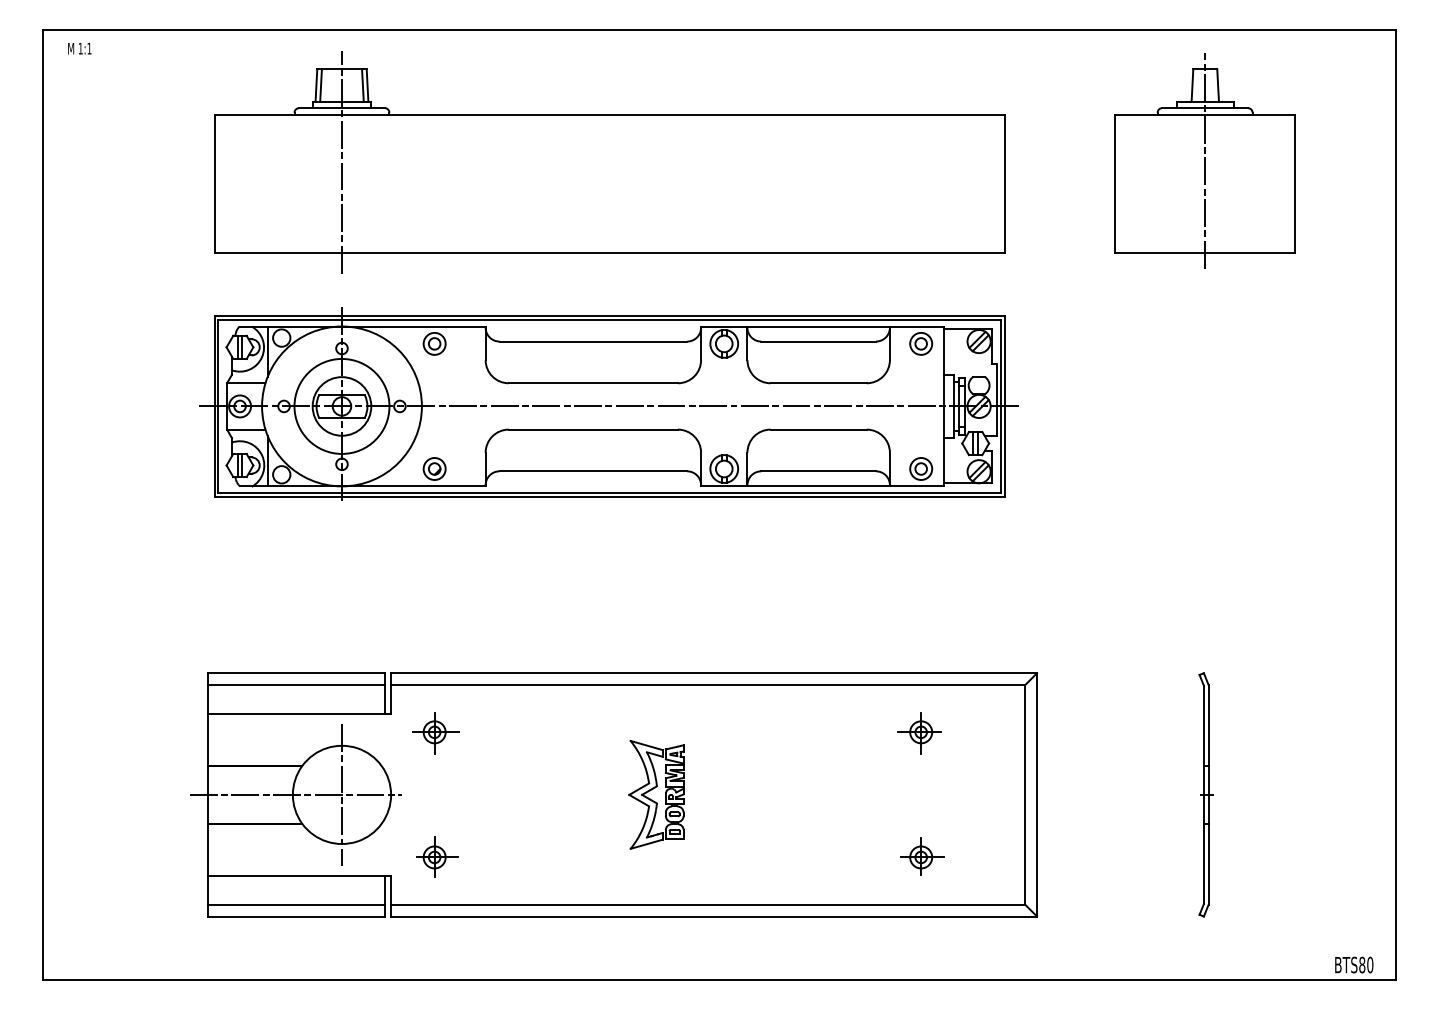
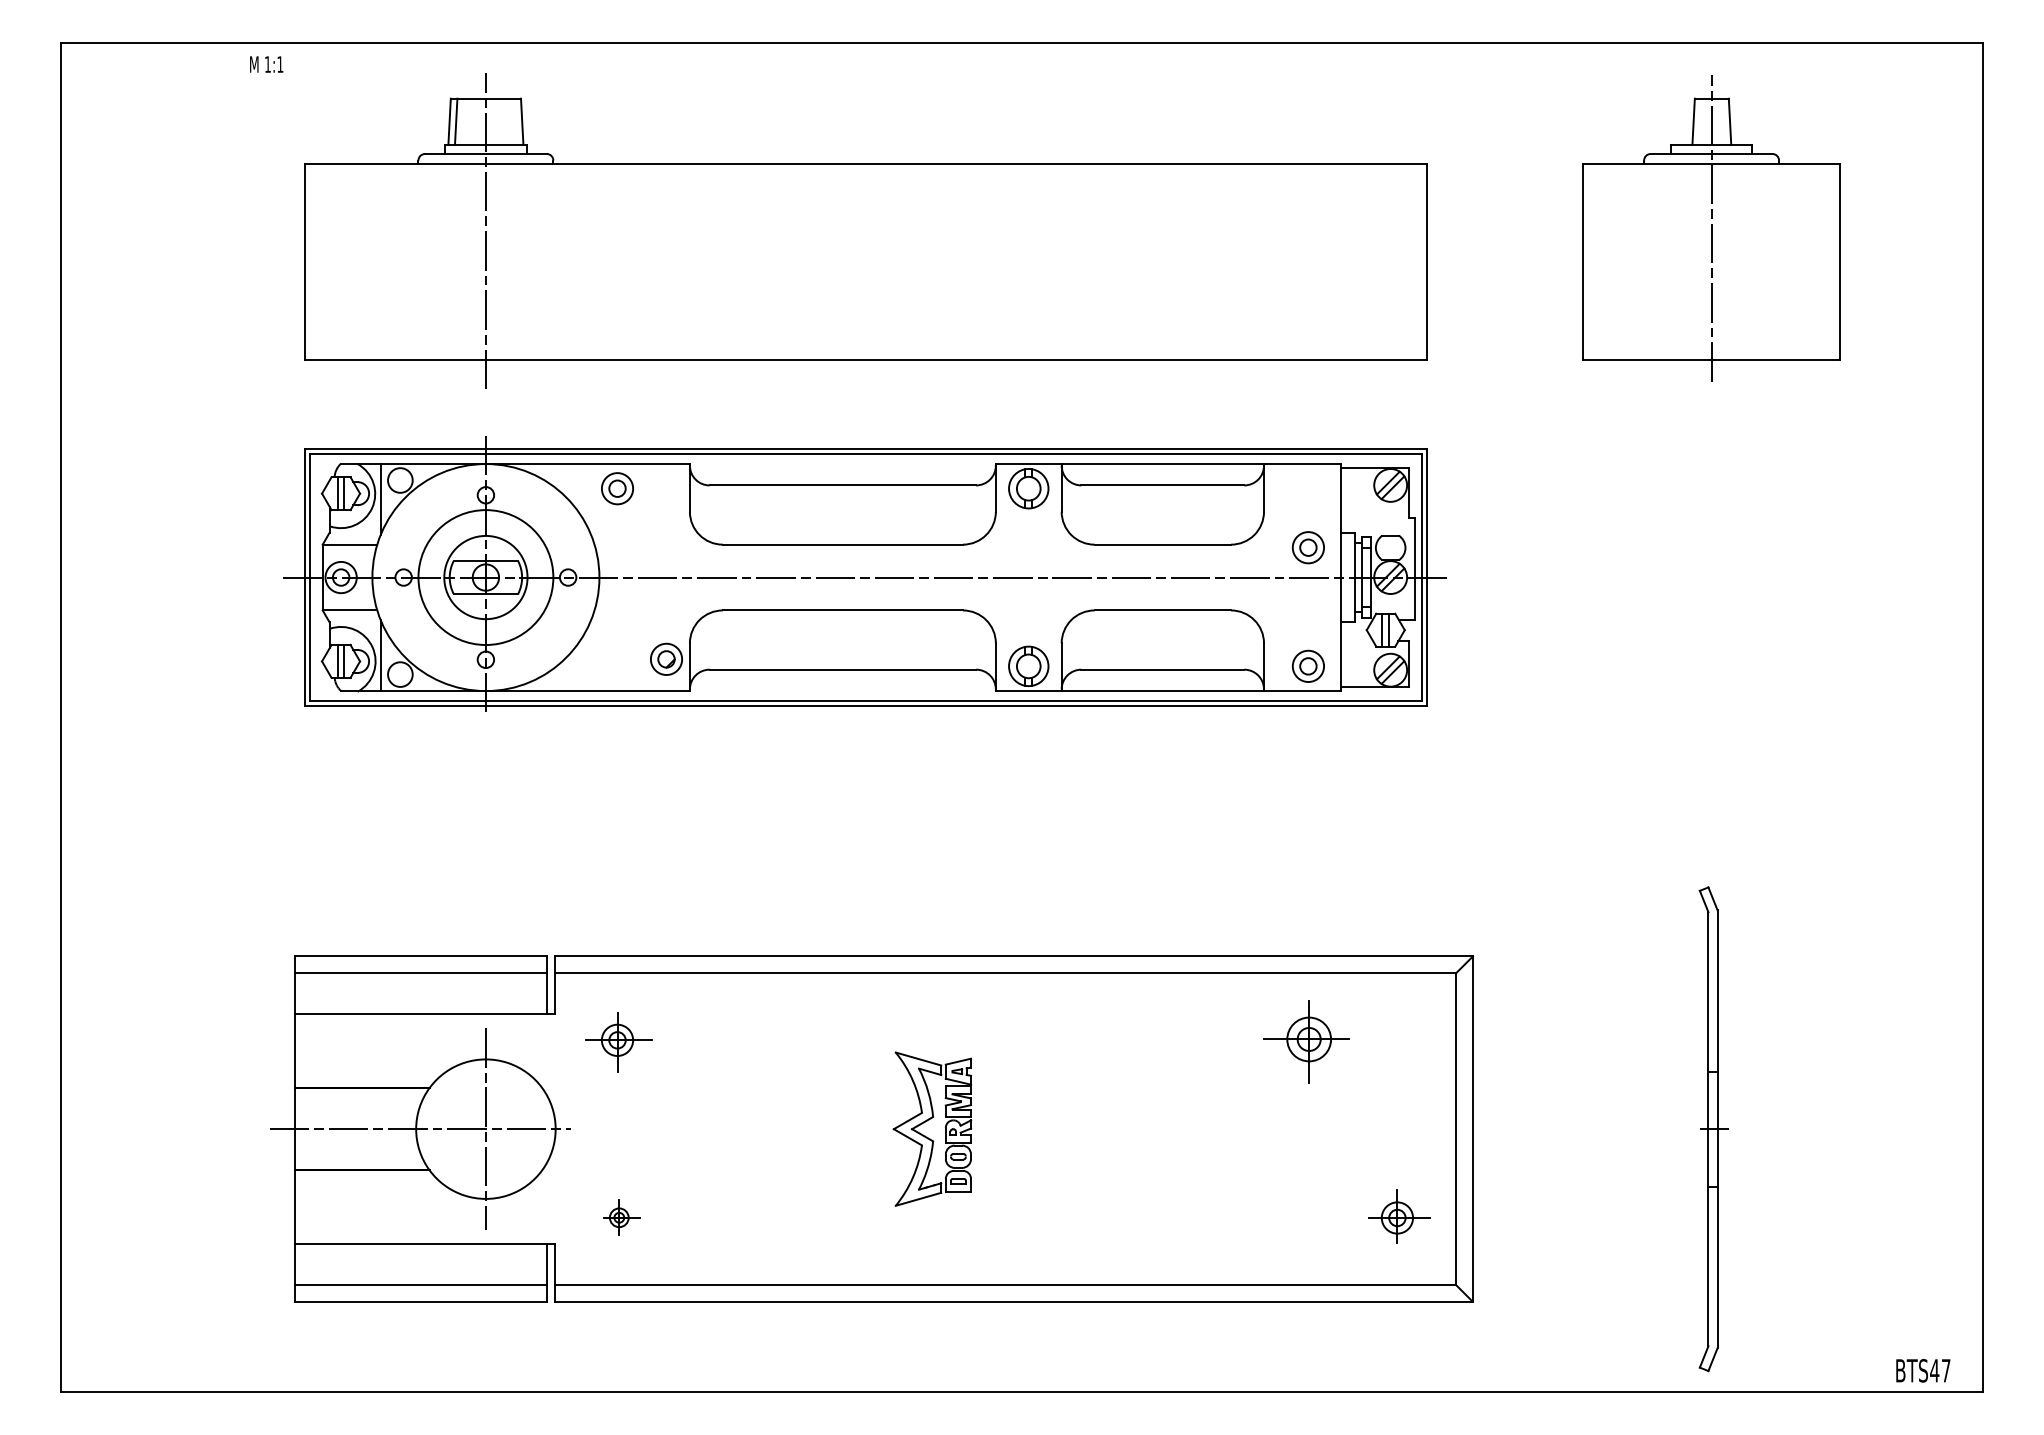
text: (79, 48) -> (266, 64), moved
line: (362, 85) -> (515, 121), removed
part: (920, 343) -> (1307, 547), moved
part: (434, 468) -> (666, 658), moved
part: (919, 733) -> (1306, 1042), size x1.4
part: (1206, 794) -> (1713, 1128), size x1.4
part: (922, 856) -> (1399, 1216), moved
part: (437, 857) -> (621, 1217), size x0.6
text: (1366, 964) -> (1940, 1370), BTS80 -> BTS47

